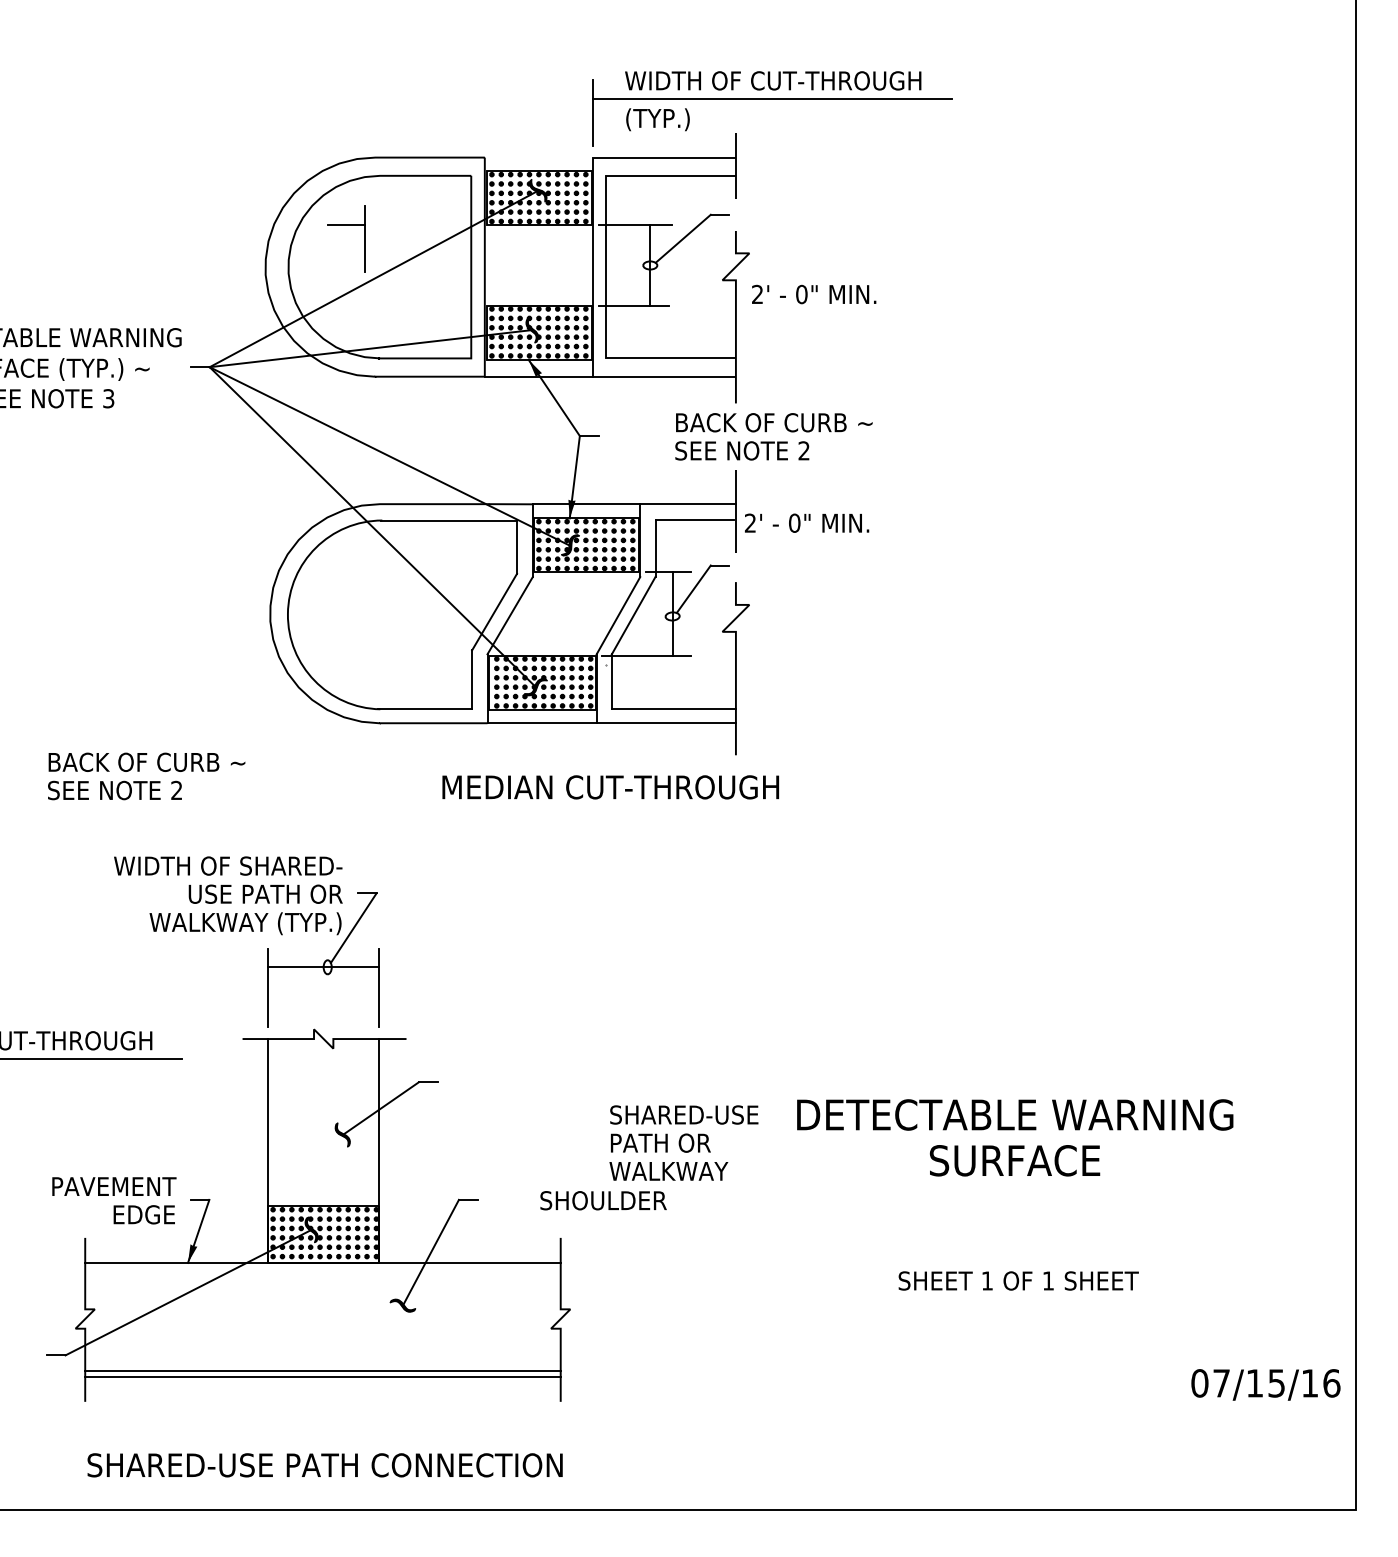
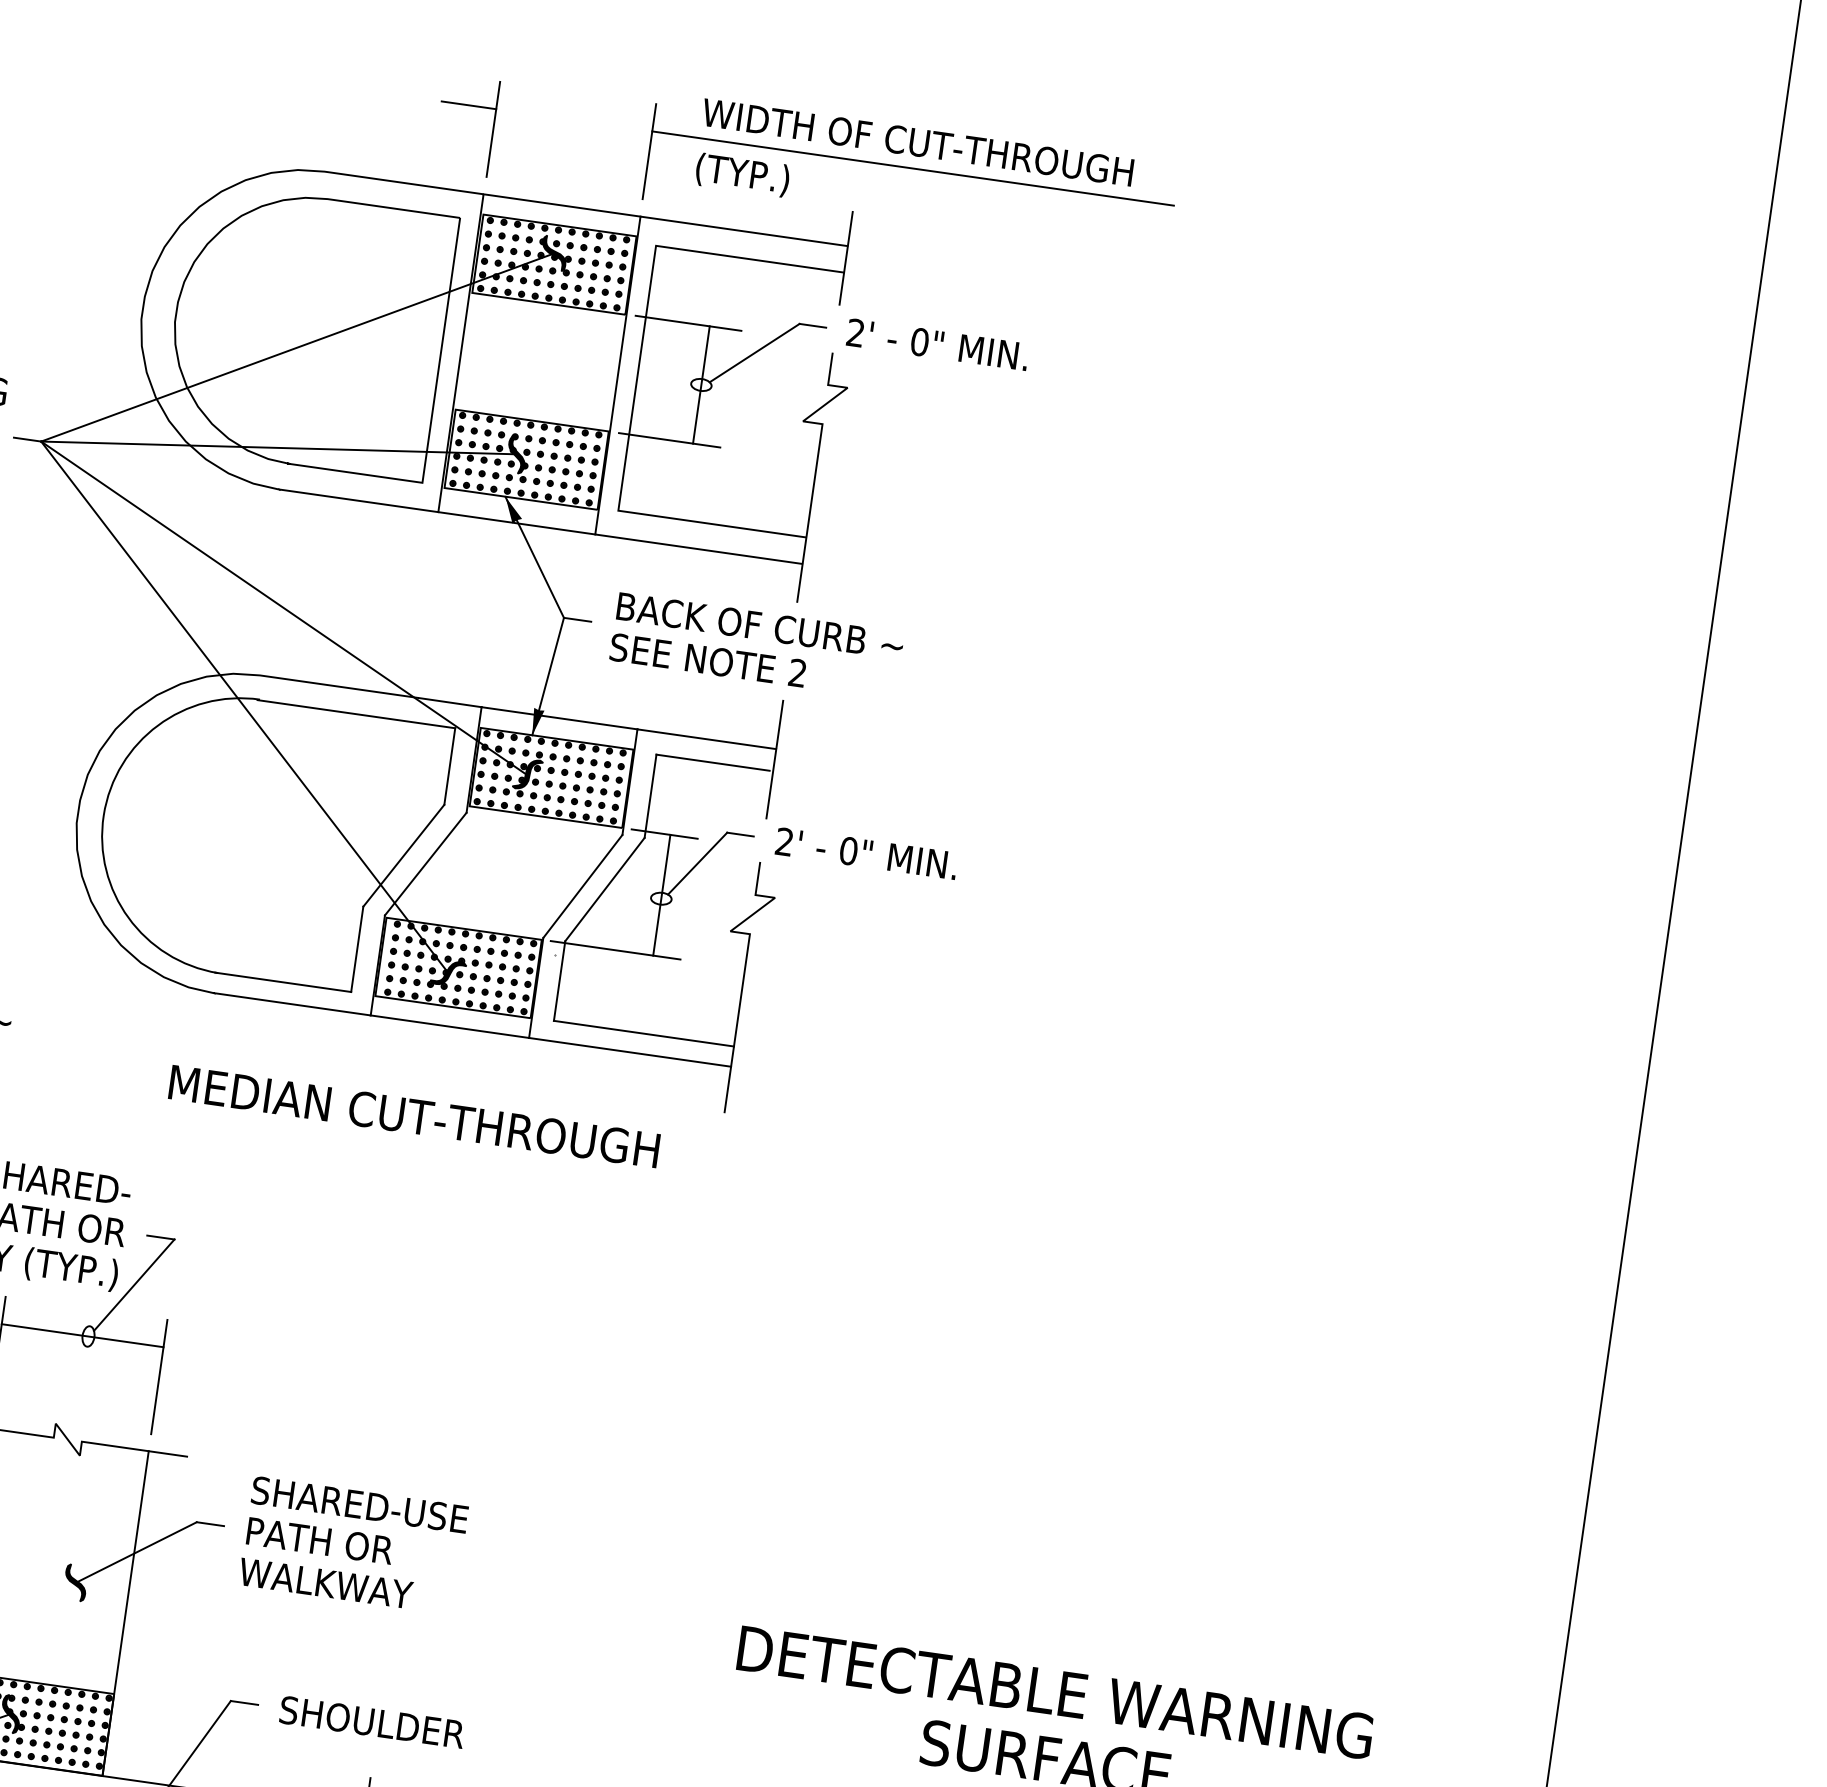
line: (538, 157) -> (561, 205), added
part: (346, 225) -> (469, 106), moved
text: (814, 294) -> (938, 344), moved
text: (773, 436) -> (756, 645), moved
text: (807, 522) -> (867, 852), moved
text: (610, 787) -> (414, 1116), moved
text: (683, 1142) -> (353, 1544), moved
text: (603, 1200) -> (372, 1722), moved

